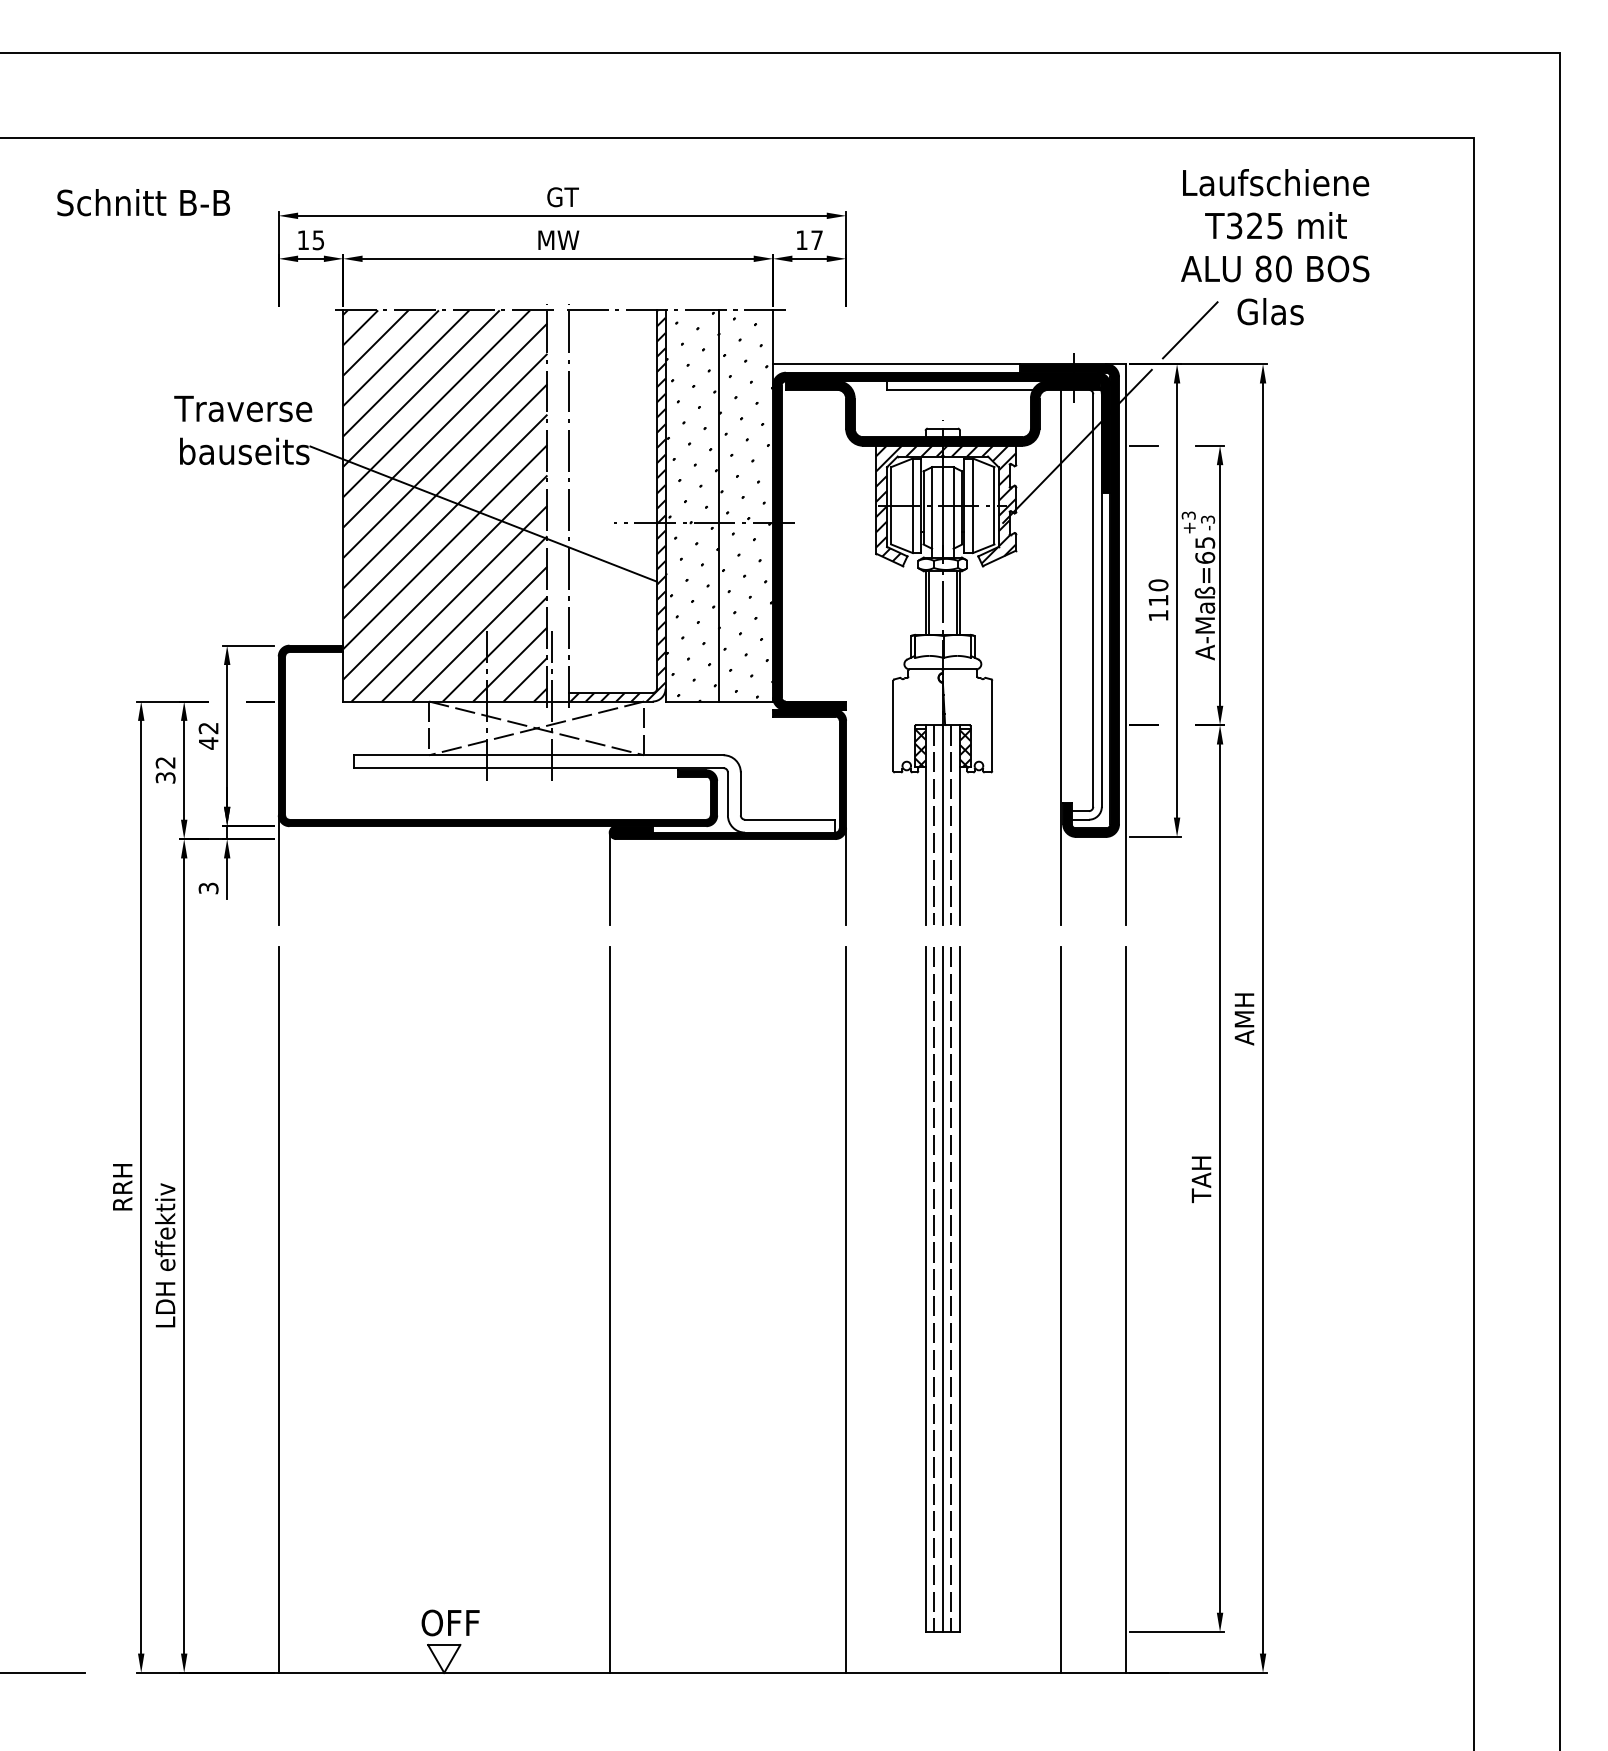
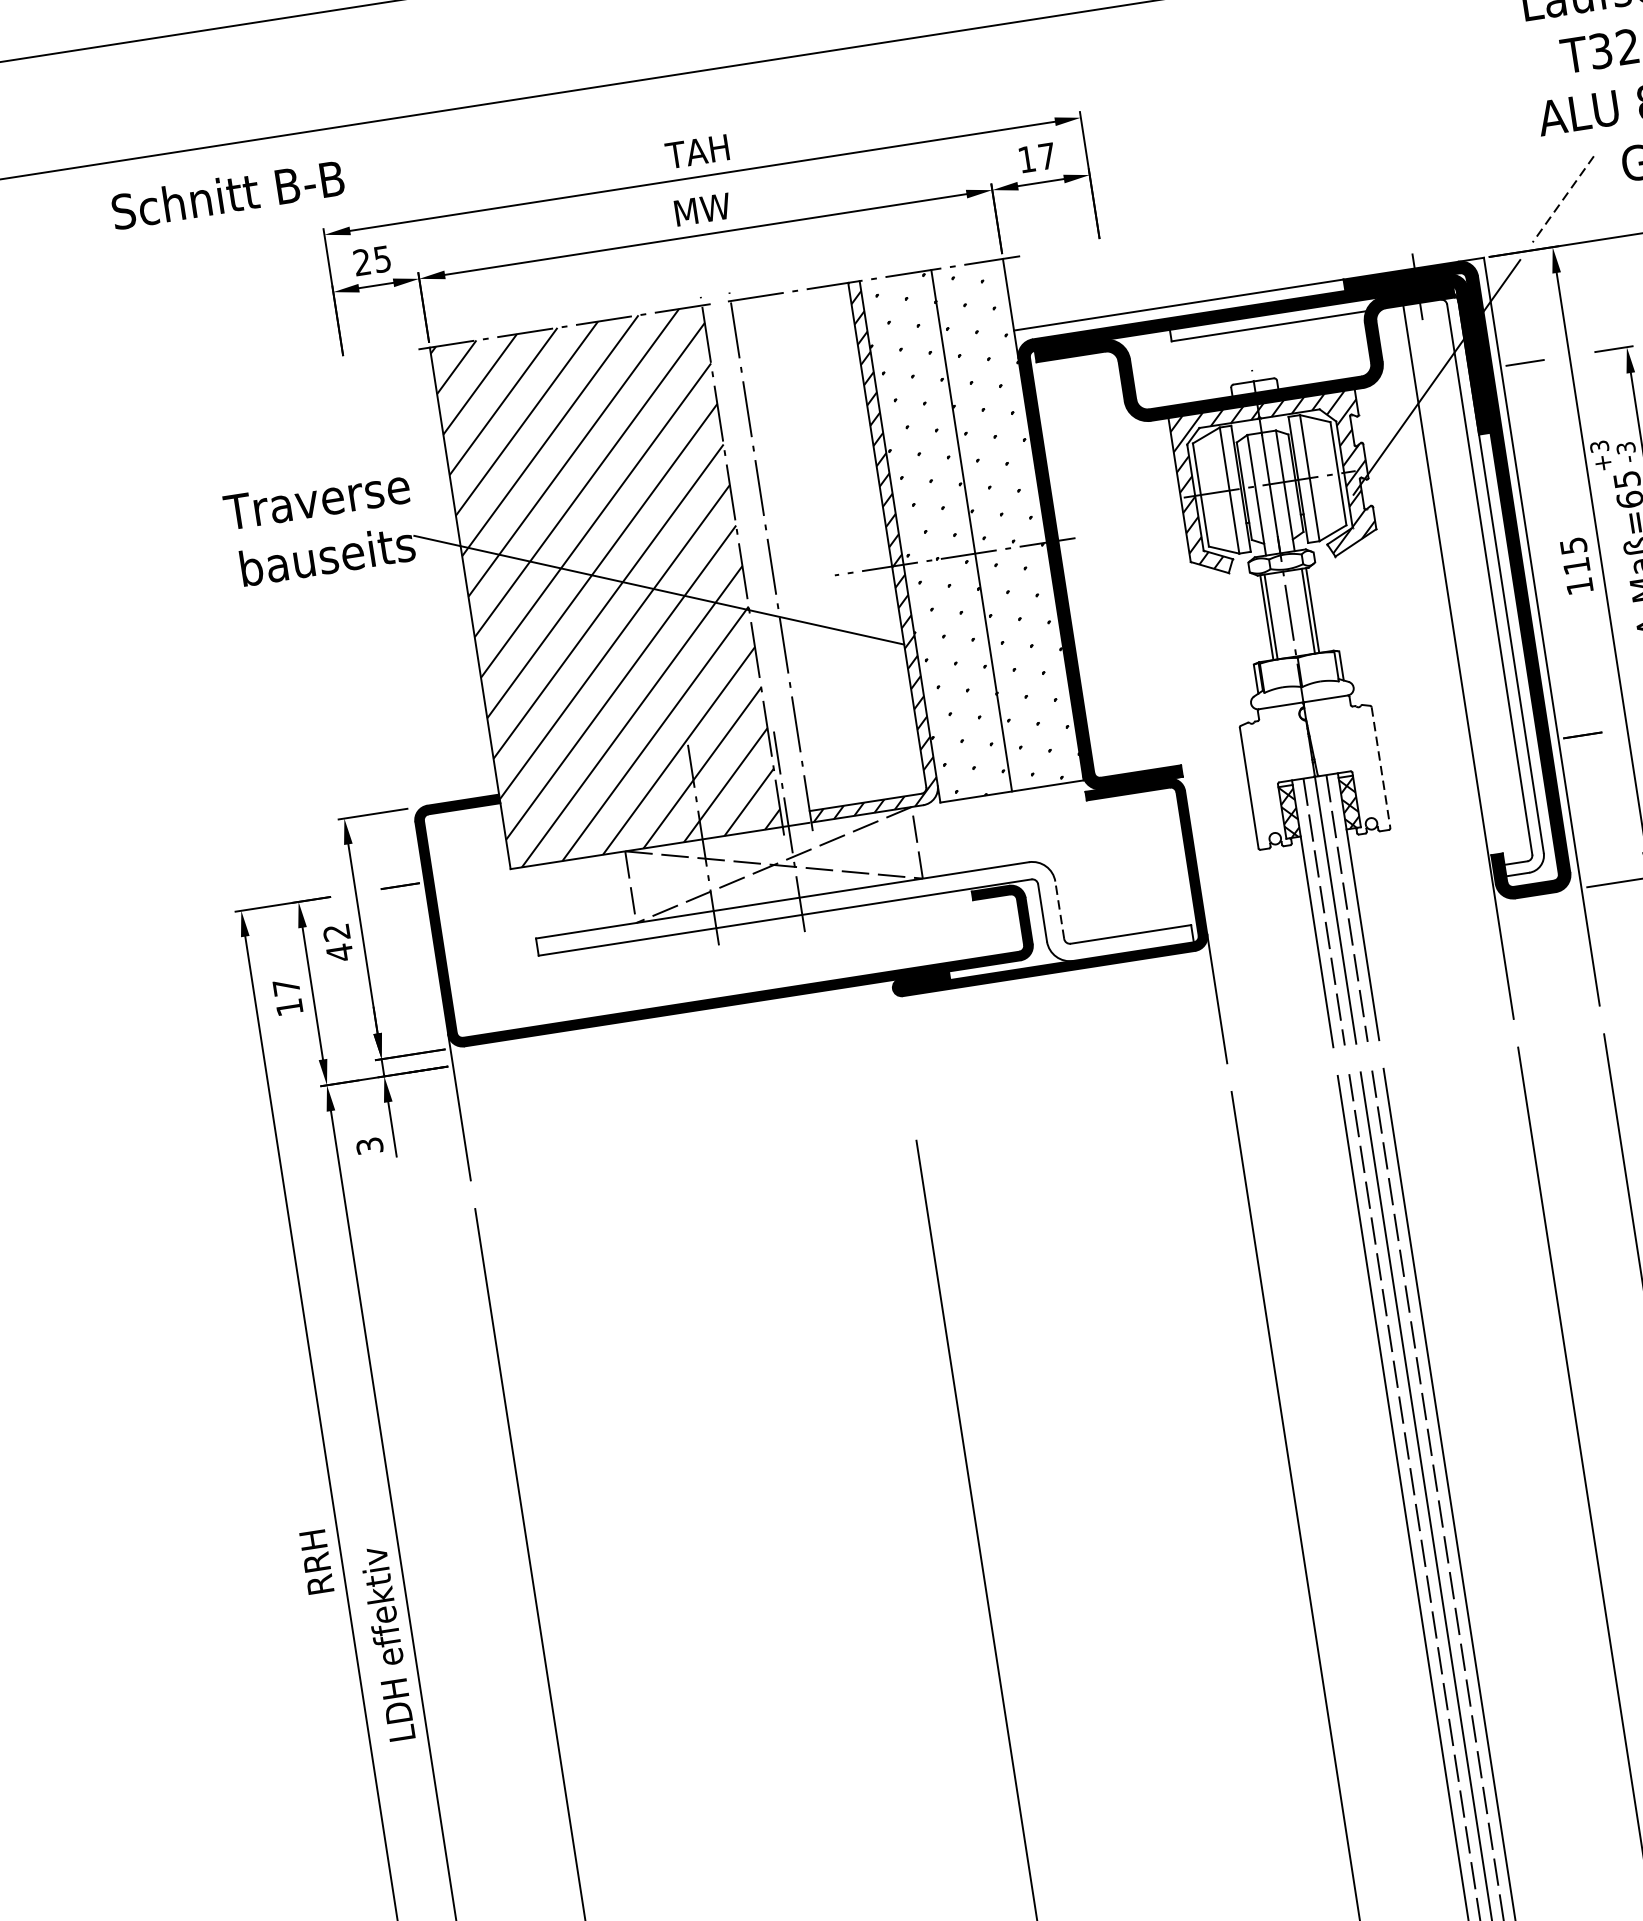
text: (561, 197) -> (697, 152), GT -> TAH
text: (143, 202) -> (227, 194), moved
text: (302, 239) -> (360, 261), 15 -> 25
line: (1189, 330) -> (1562, 199), solid -> dashed
text: (1158, 585) -> (1573, 546), 110 -> 115
line: (992, 726) -> (1381, 768), solid -> dashed
text: (165, 770) -> (287, 997), 32 -> 17
line: (740, 793) -> (1059, 909), solid -> dashed
line: (609, 878) -> (902, 1050), removed

